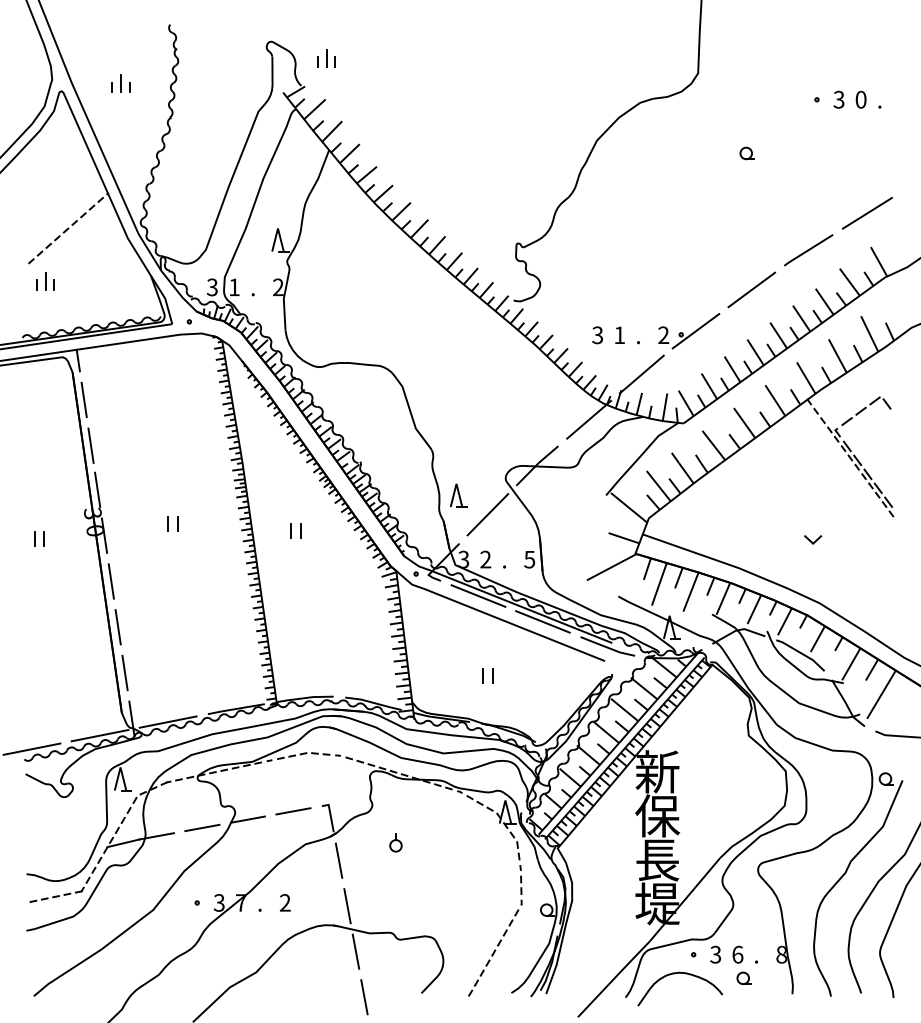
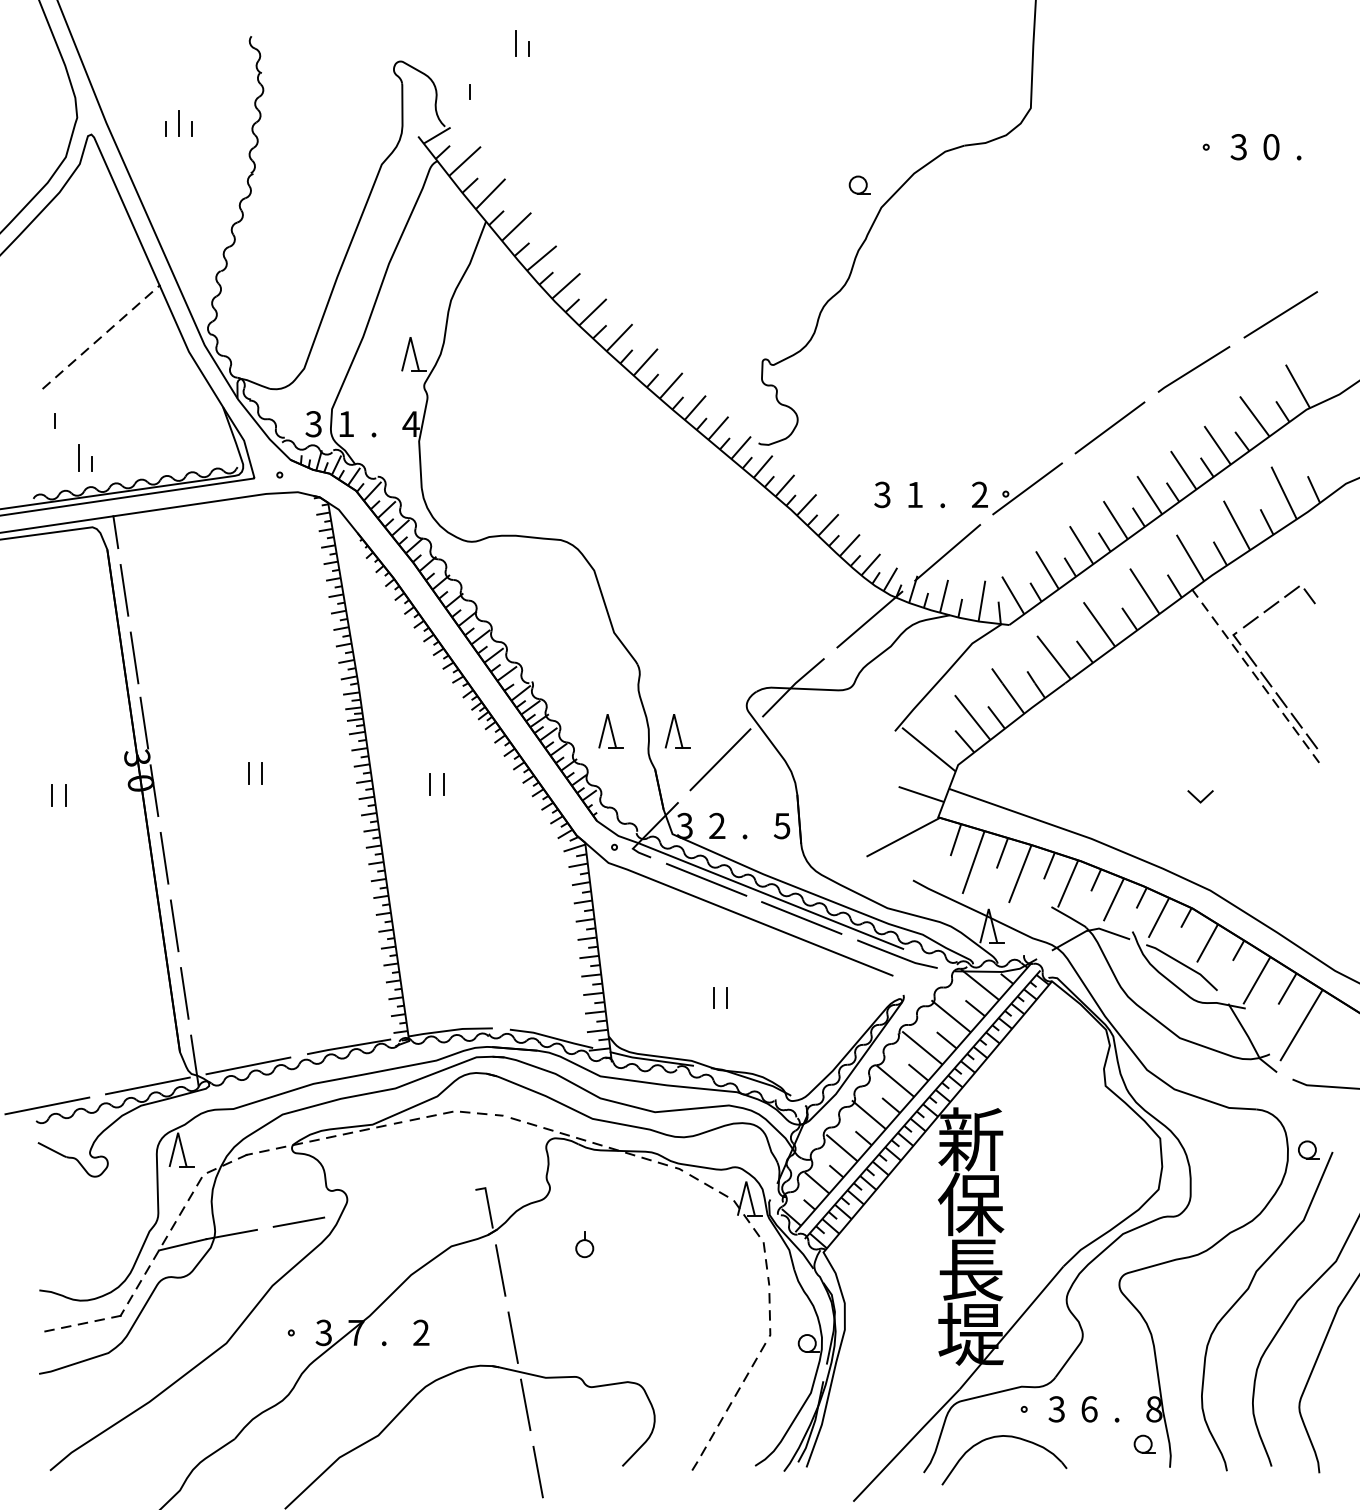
part: (330, 58) -> (522, 43), moved
part: (746, 153) -> (858, 185), moved
part: (49, 281) -> (85, 458), moved
text: (278, 287) -> (411, 424), 2 -> 4
part: (413, 495) -> (610, 731), added
line: (293, 811) -> (433, 1197), removed
line: (247, 819) -> (365, 1209), removed
part: (743, 977) -> (1143, 1442), moved

